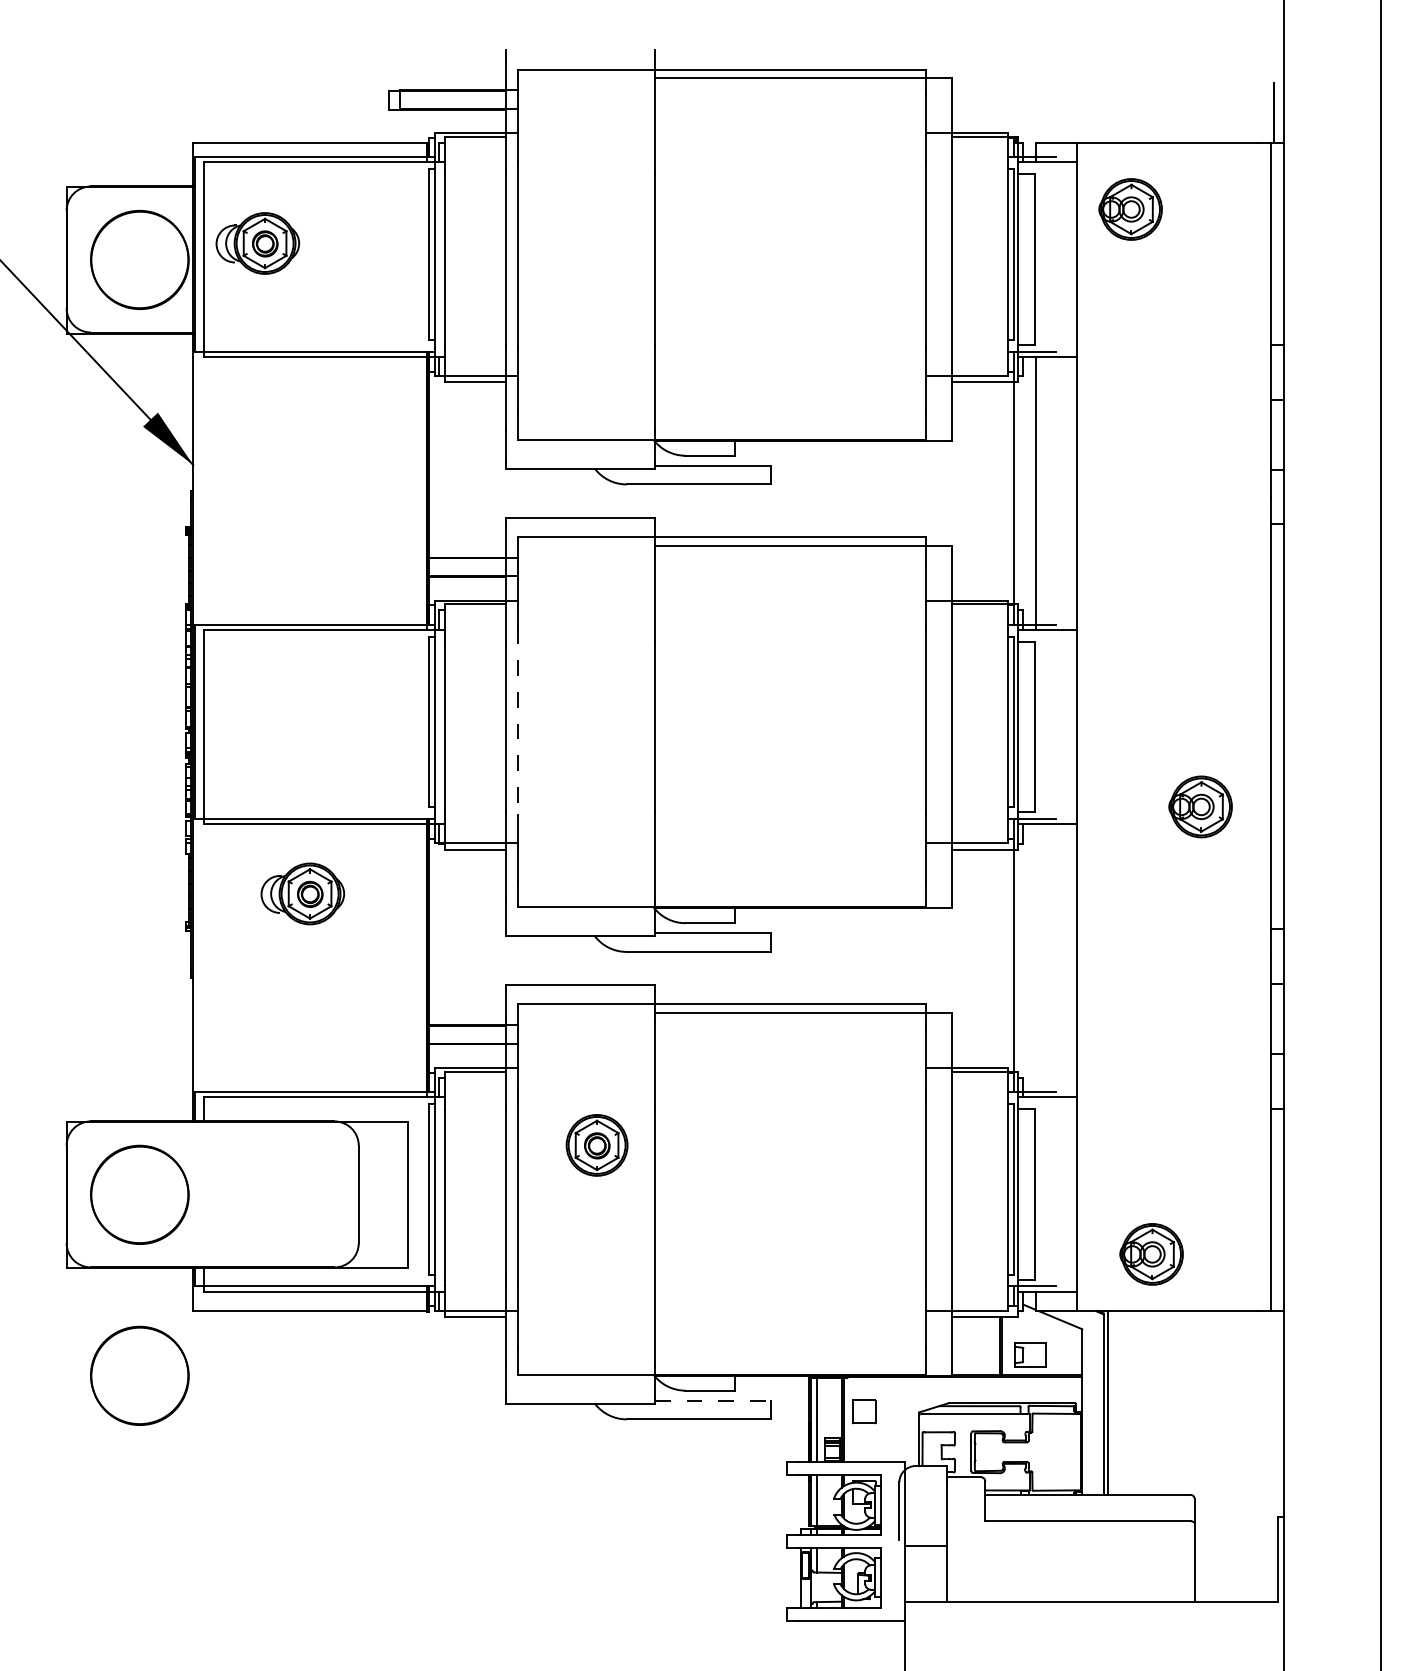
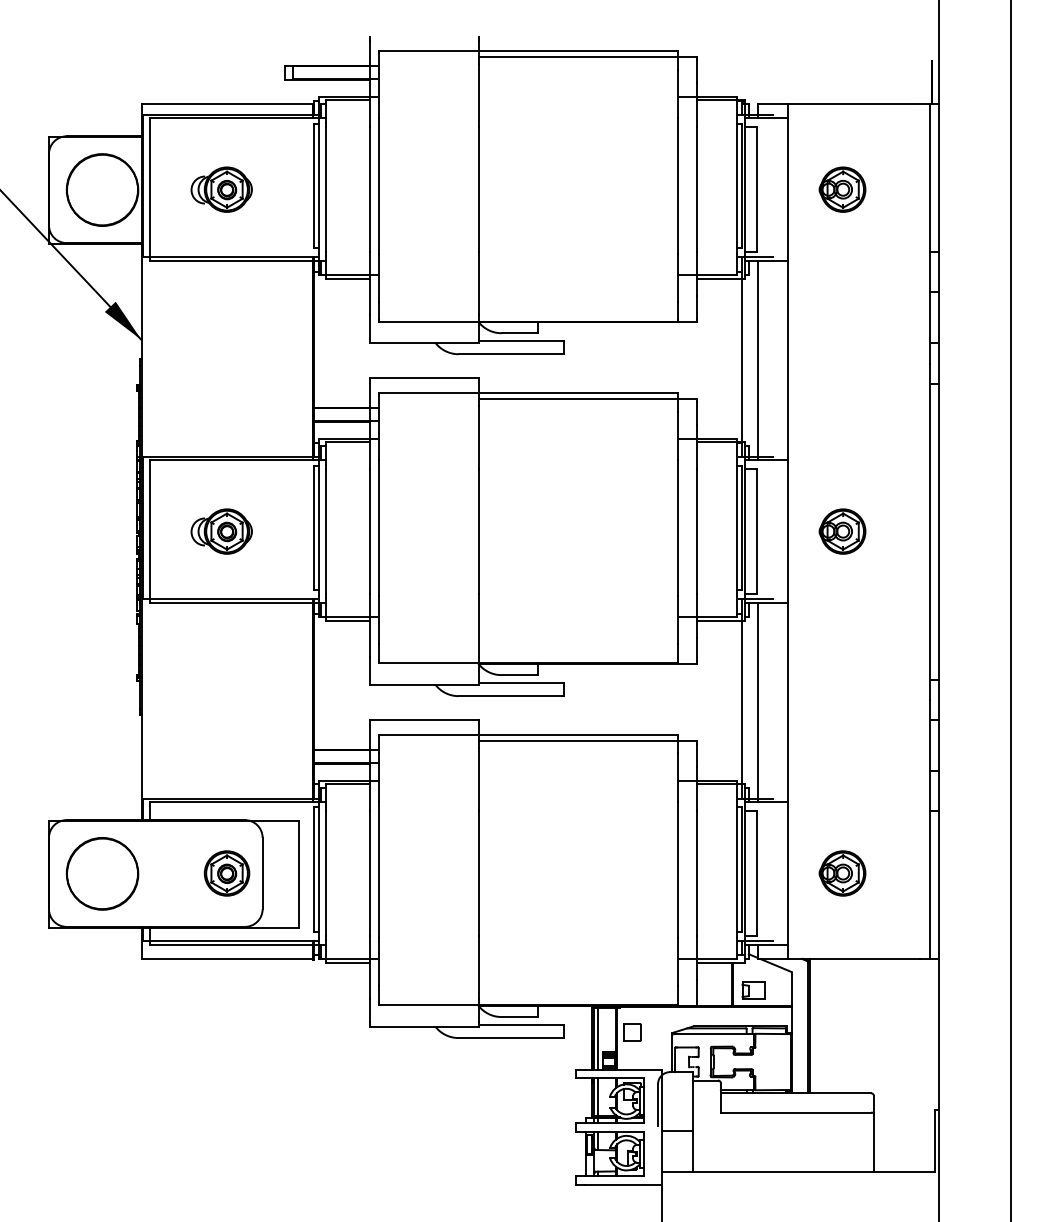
part: (1130, 209) -> (842, 189), moved
part: (257, 243) -> (221, 189), moved
line: (517, 722) -> (378, 528), dashed -> solid
part: (1200, 806) -> (842, 531), moved
part: (302, 893) -> (221, 531), moved
line: (1035, 960) -> (757, 702), added
part: (596, 1145) -> (226, 873), moved
part: (1151, 1254) -> (842, 873), moved
part: (139, 1375) -> (102, 1005), removed
line: (713, 1400) -> (522, 1024), dashed -> solid

